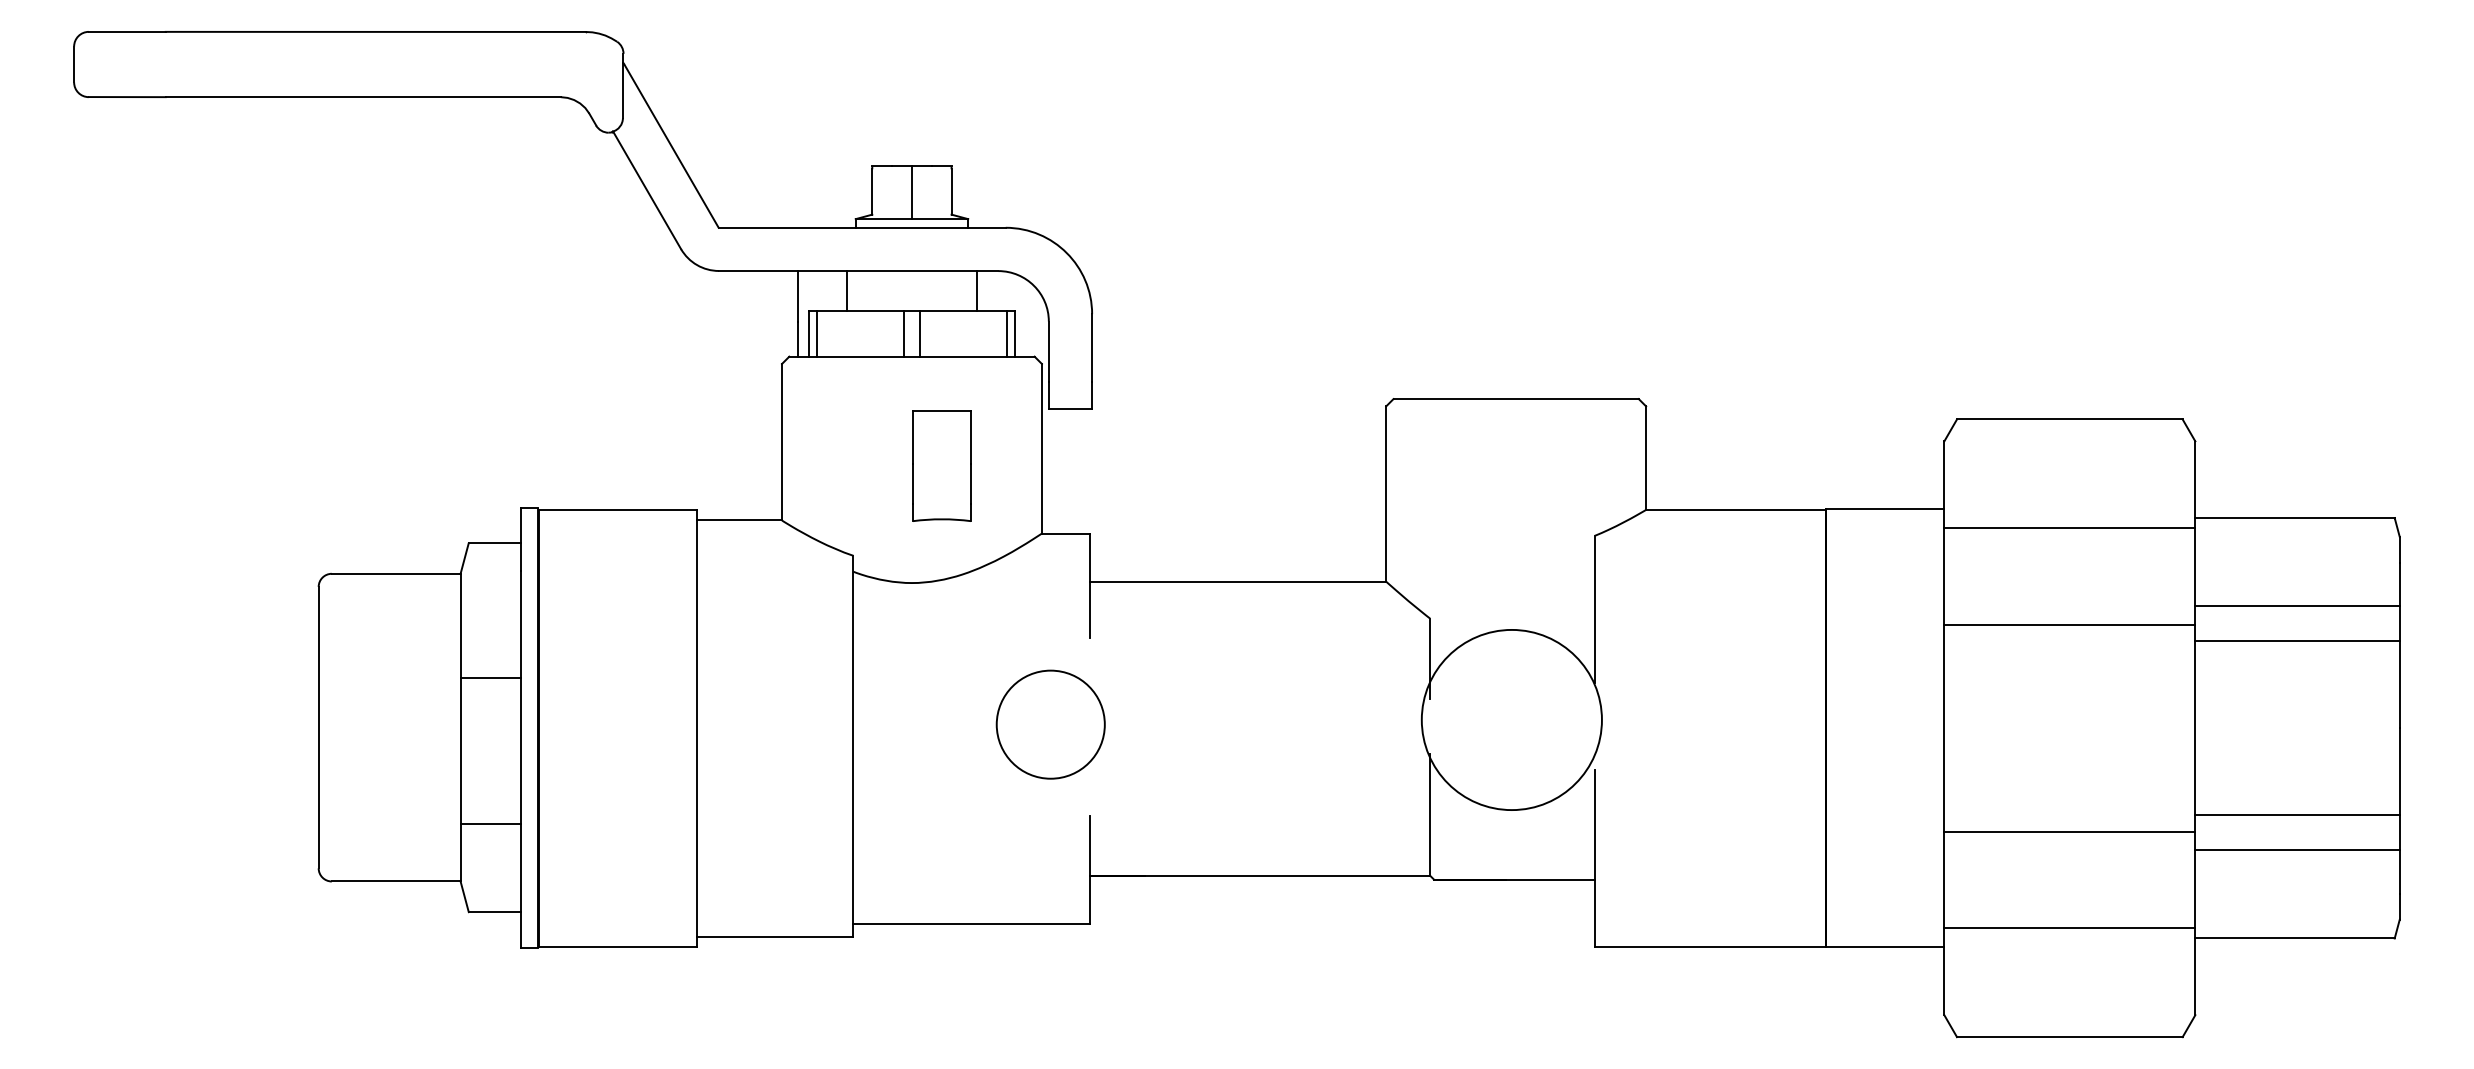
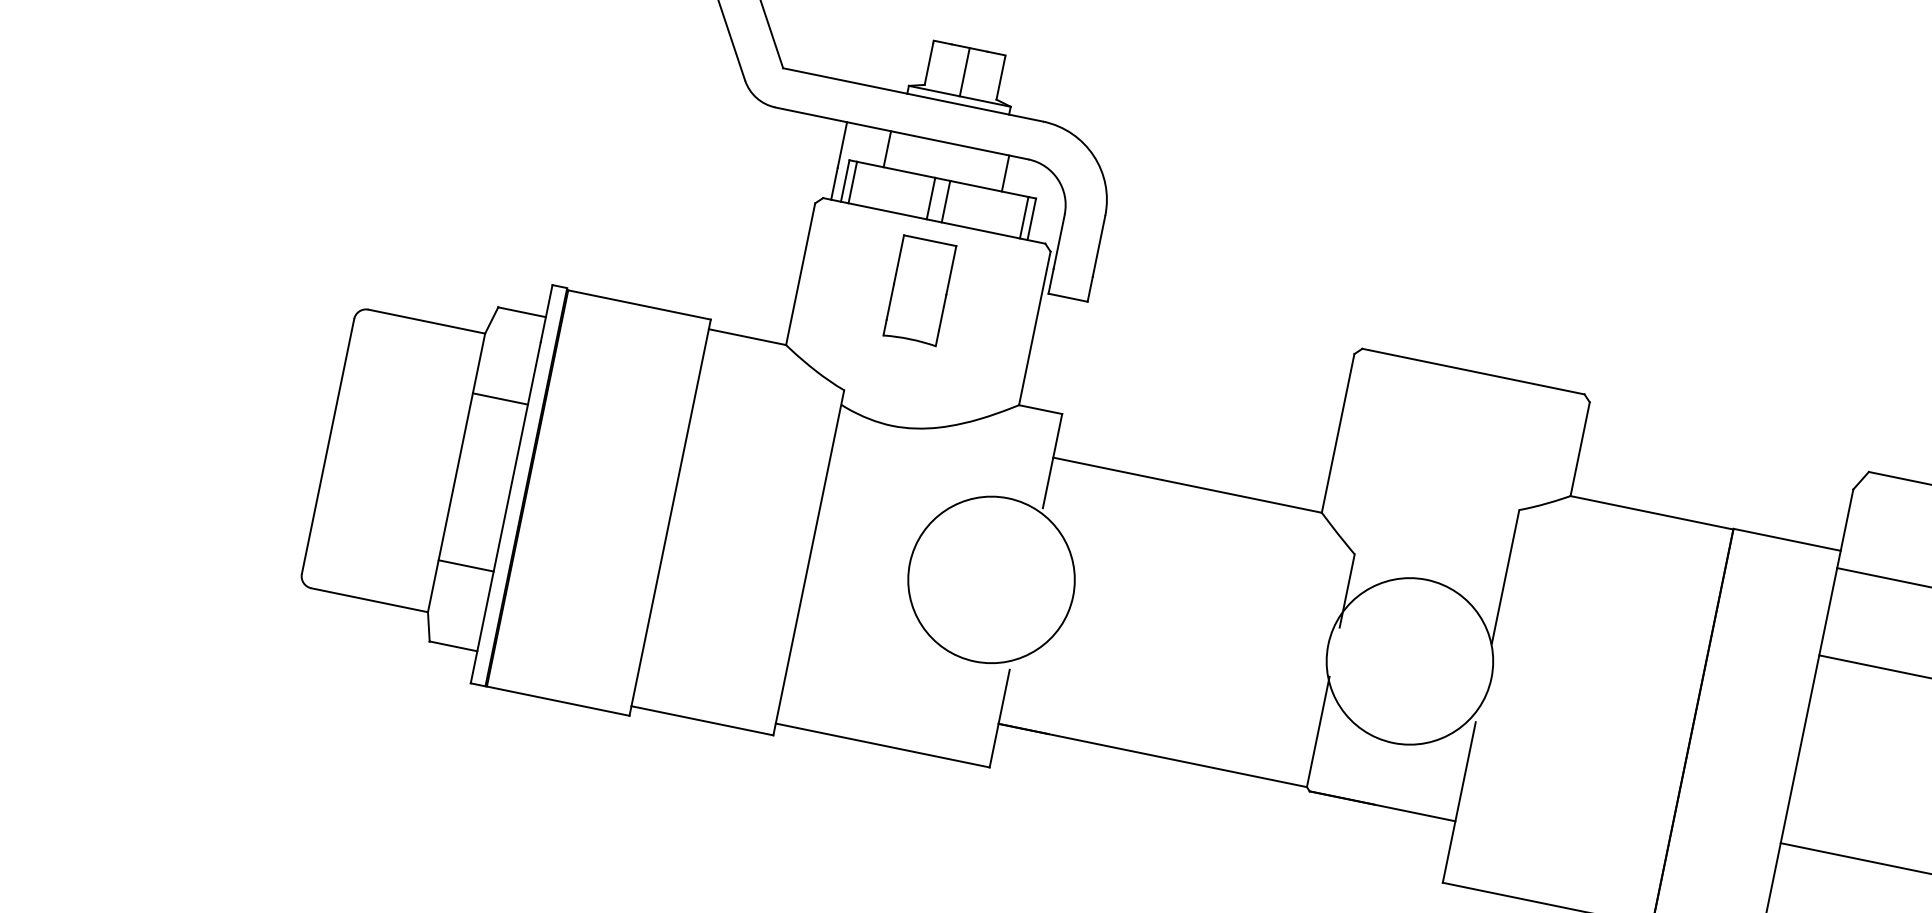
part: (941, 465) -> (919, 290), moved
line: (490, 677) -> (500, 398), moved
circle: (1050, 724) -> (991, 579), size x1.67

